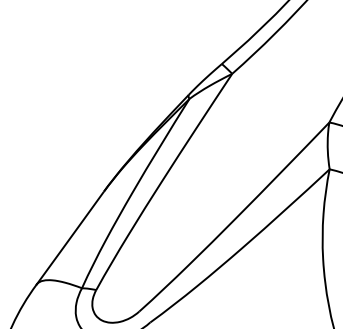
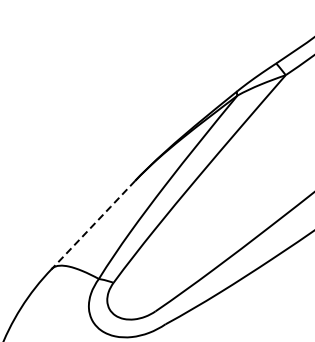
line: (70, 238) -> (93, 225), solid -> dashed

